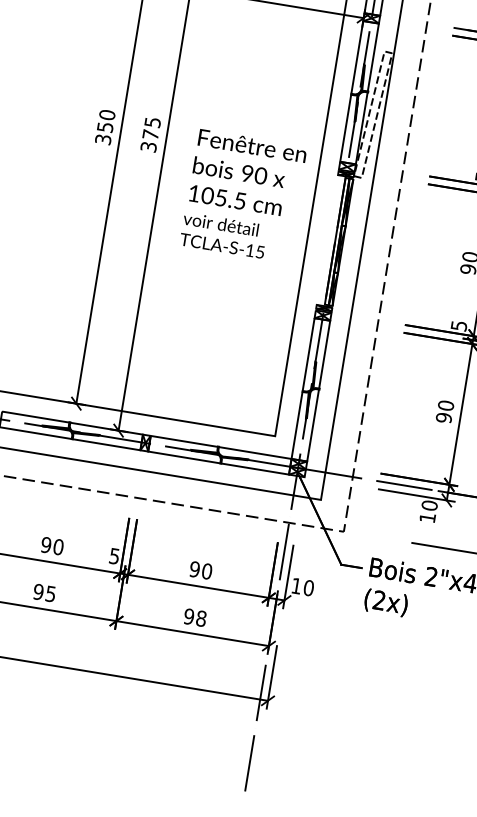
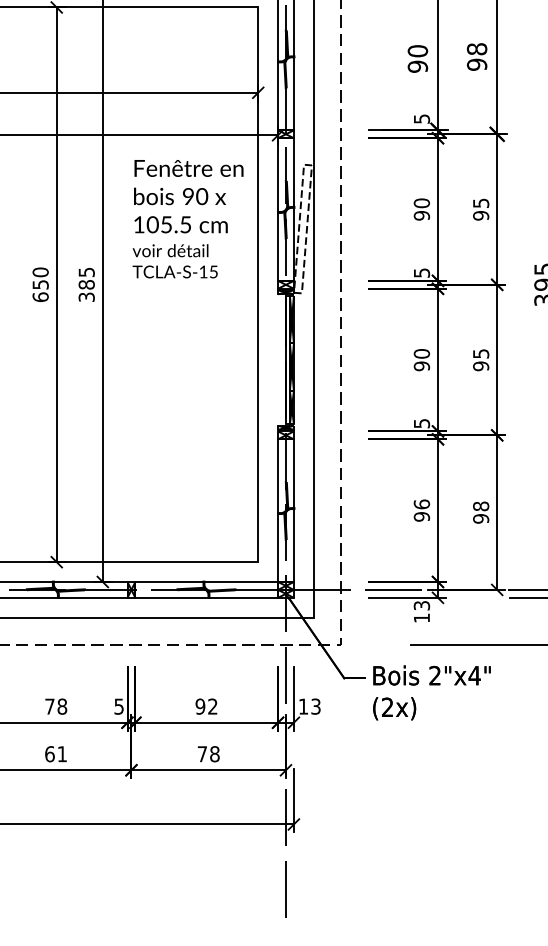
text: (150, 134) -> (86, 284), 375 -> 385
text: (103, 139) -> (40, 297), 350 -> 650
text: (242, 196) -> (187, 219), moved
text: (445, 405) -> (421, 504), 90 -> 96
text: (429, 505) -> (421, 605), 10 -> 13
text: (52, 546) -> (56, 706), 90 -> 78
text: (206, 571) -> (212, 706), 90 -> 92
text: (308, 587) -> (315, 706), 10 -> 13
text: (44, 593) -> (55, 754), 95 -> 61
text: (189, 617) -> (202, 754), 98 -> 78

